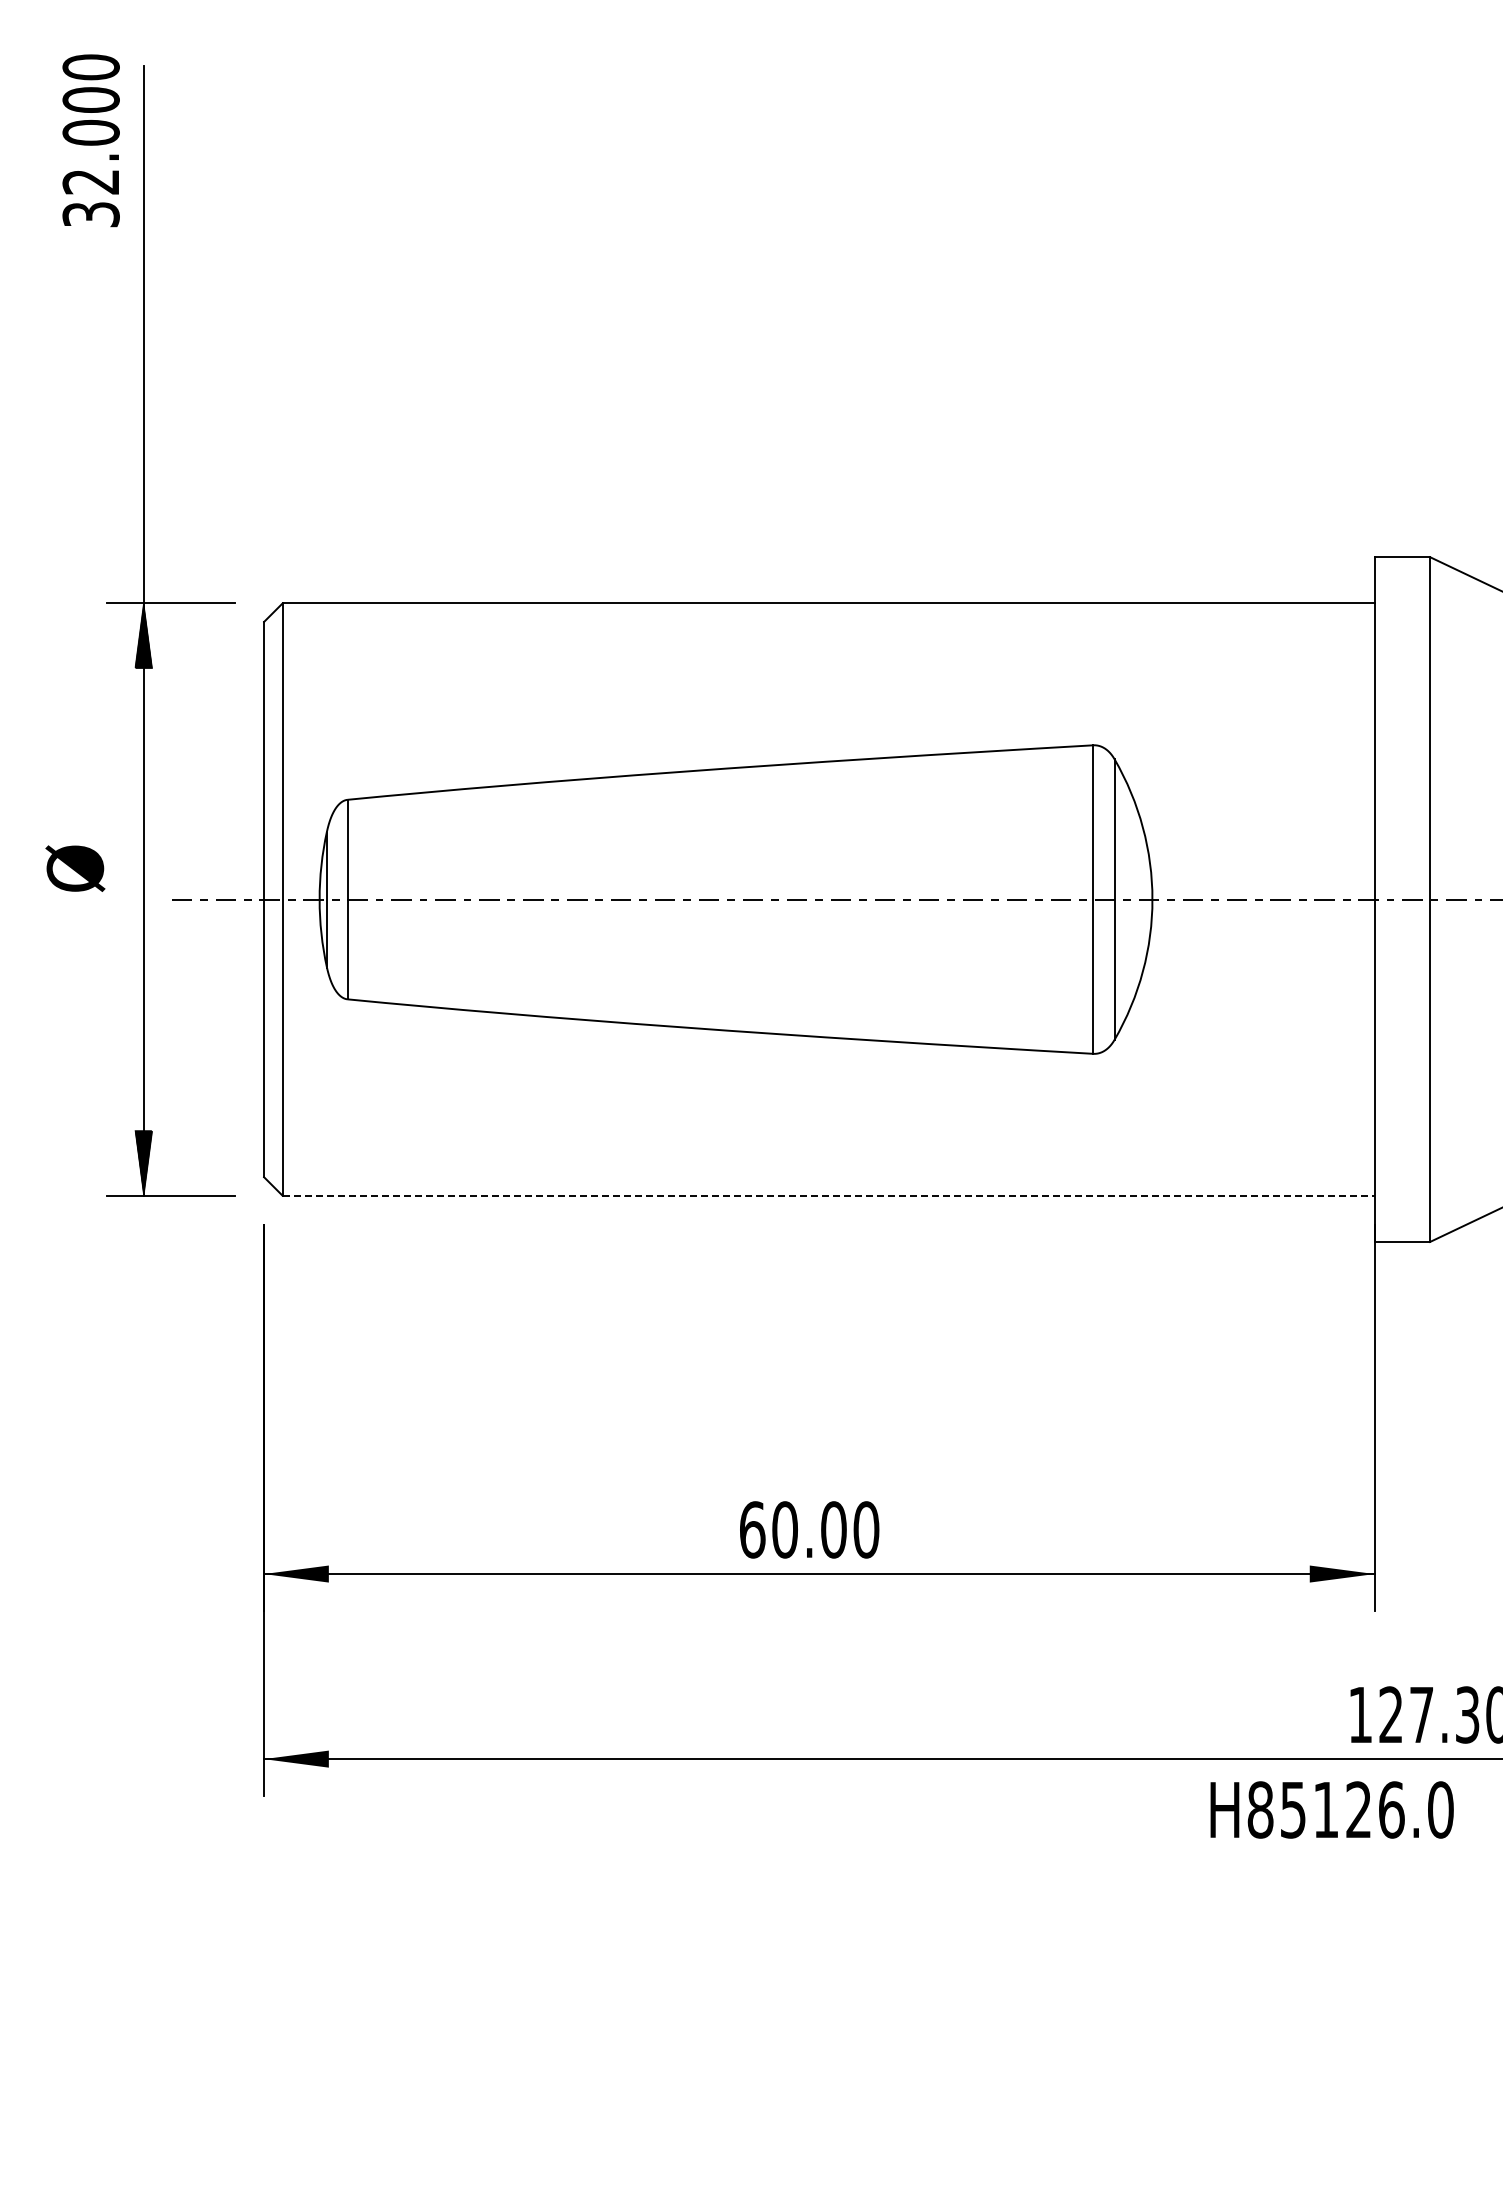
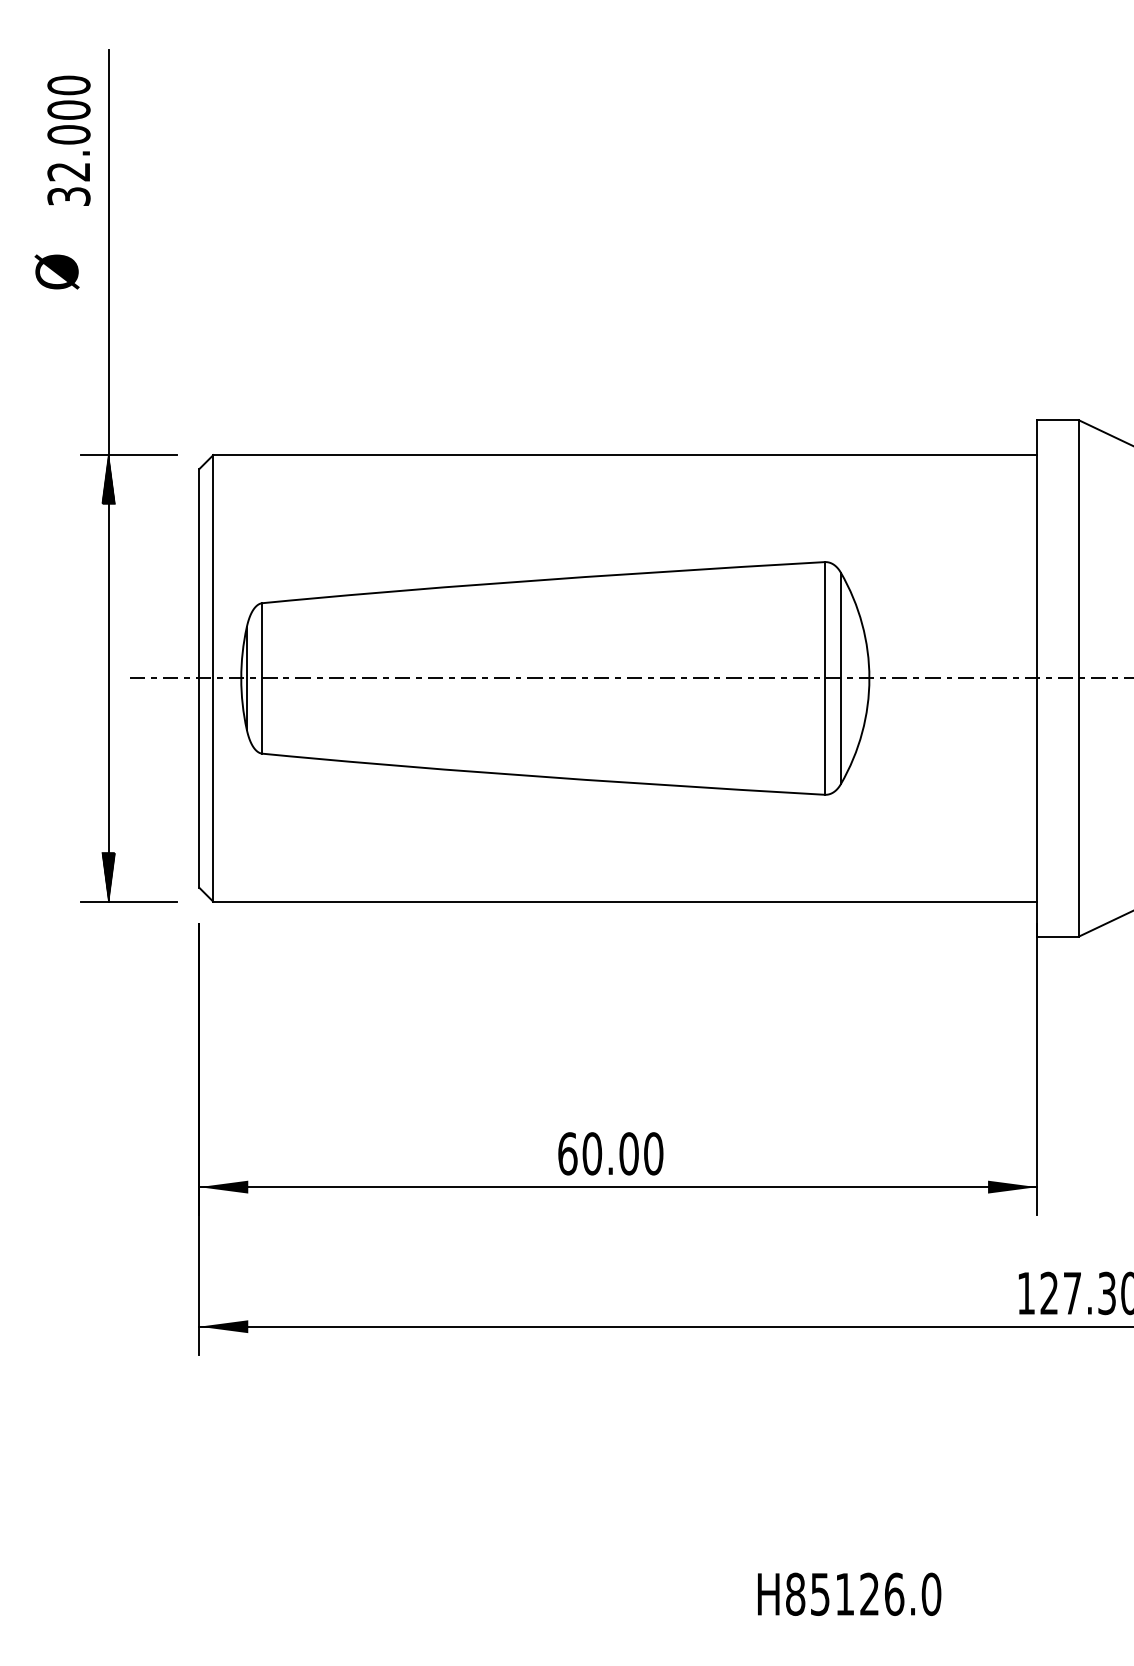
text: (90, 140) -> (68, 140), moved
text: (75, 868) -> (57, 271), moved
line: (828, 1195) -> (625, 901), dashed -> solid
text: (1331, 1809) -> (849, 1593), moved

